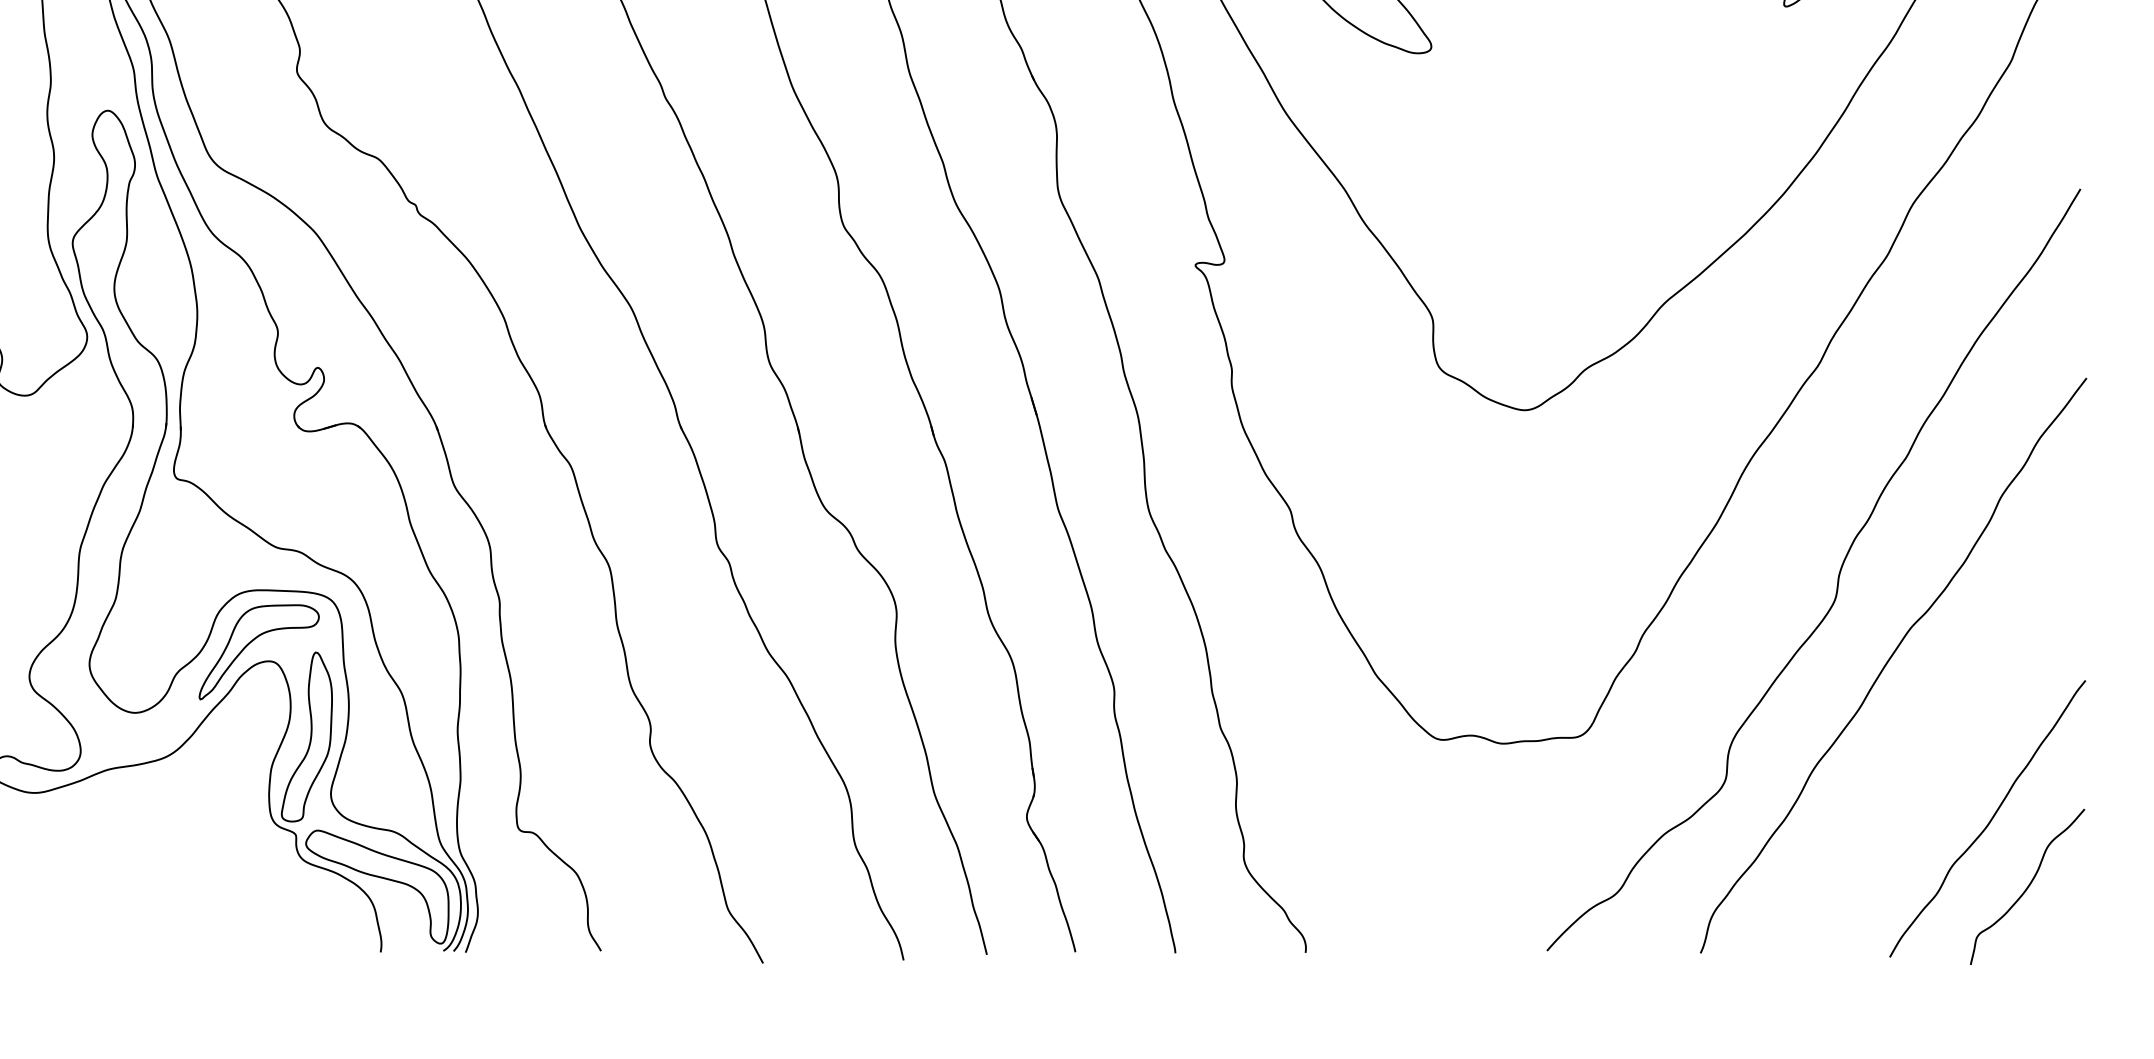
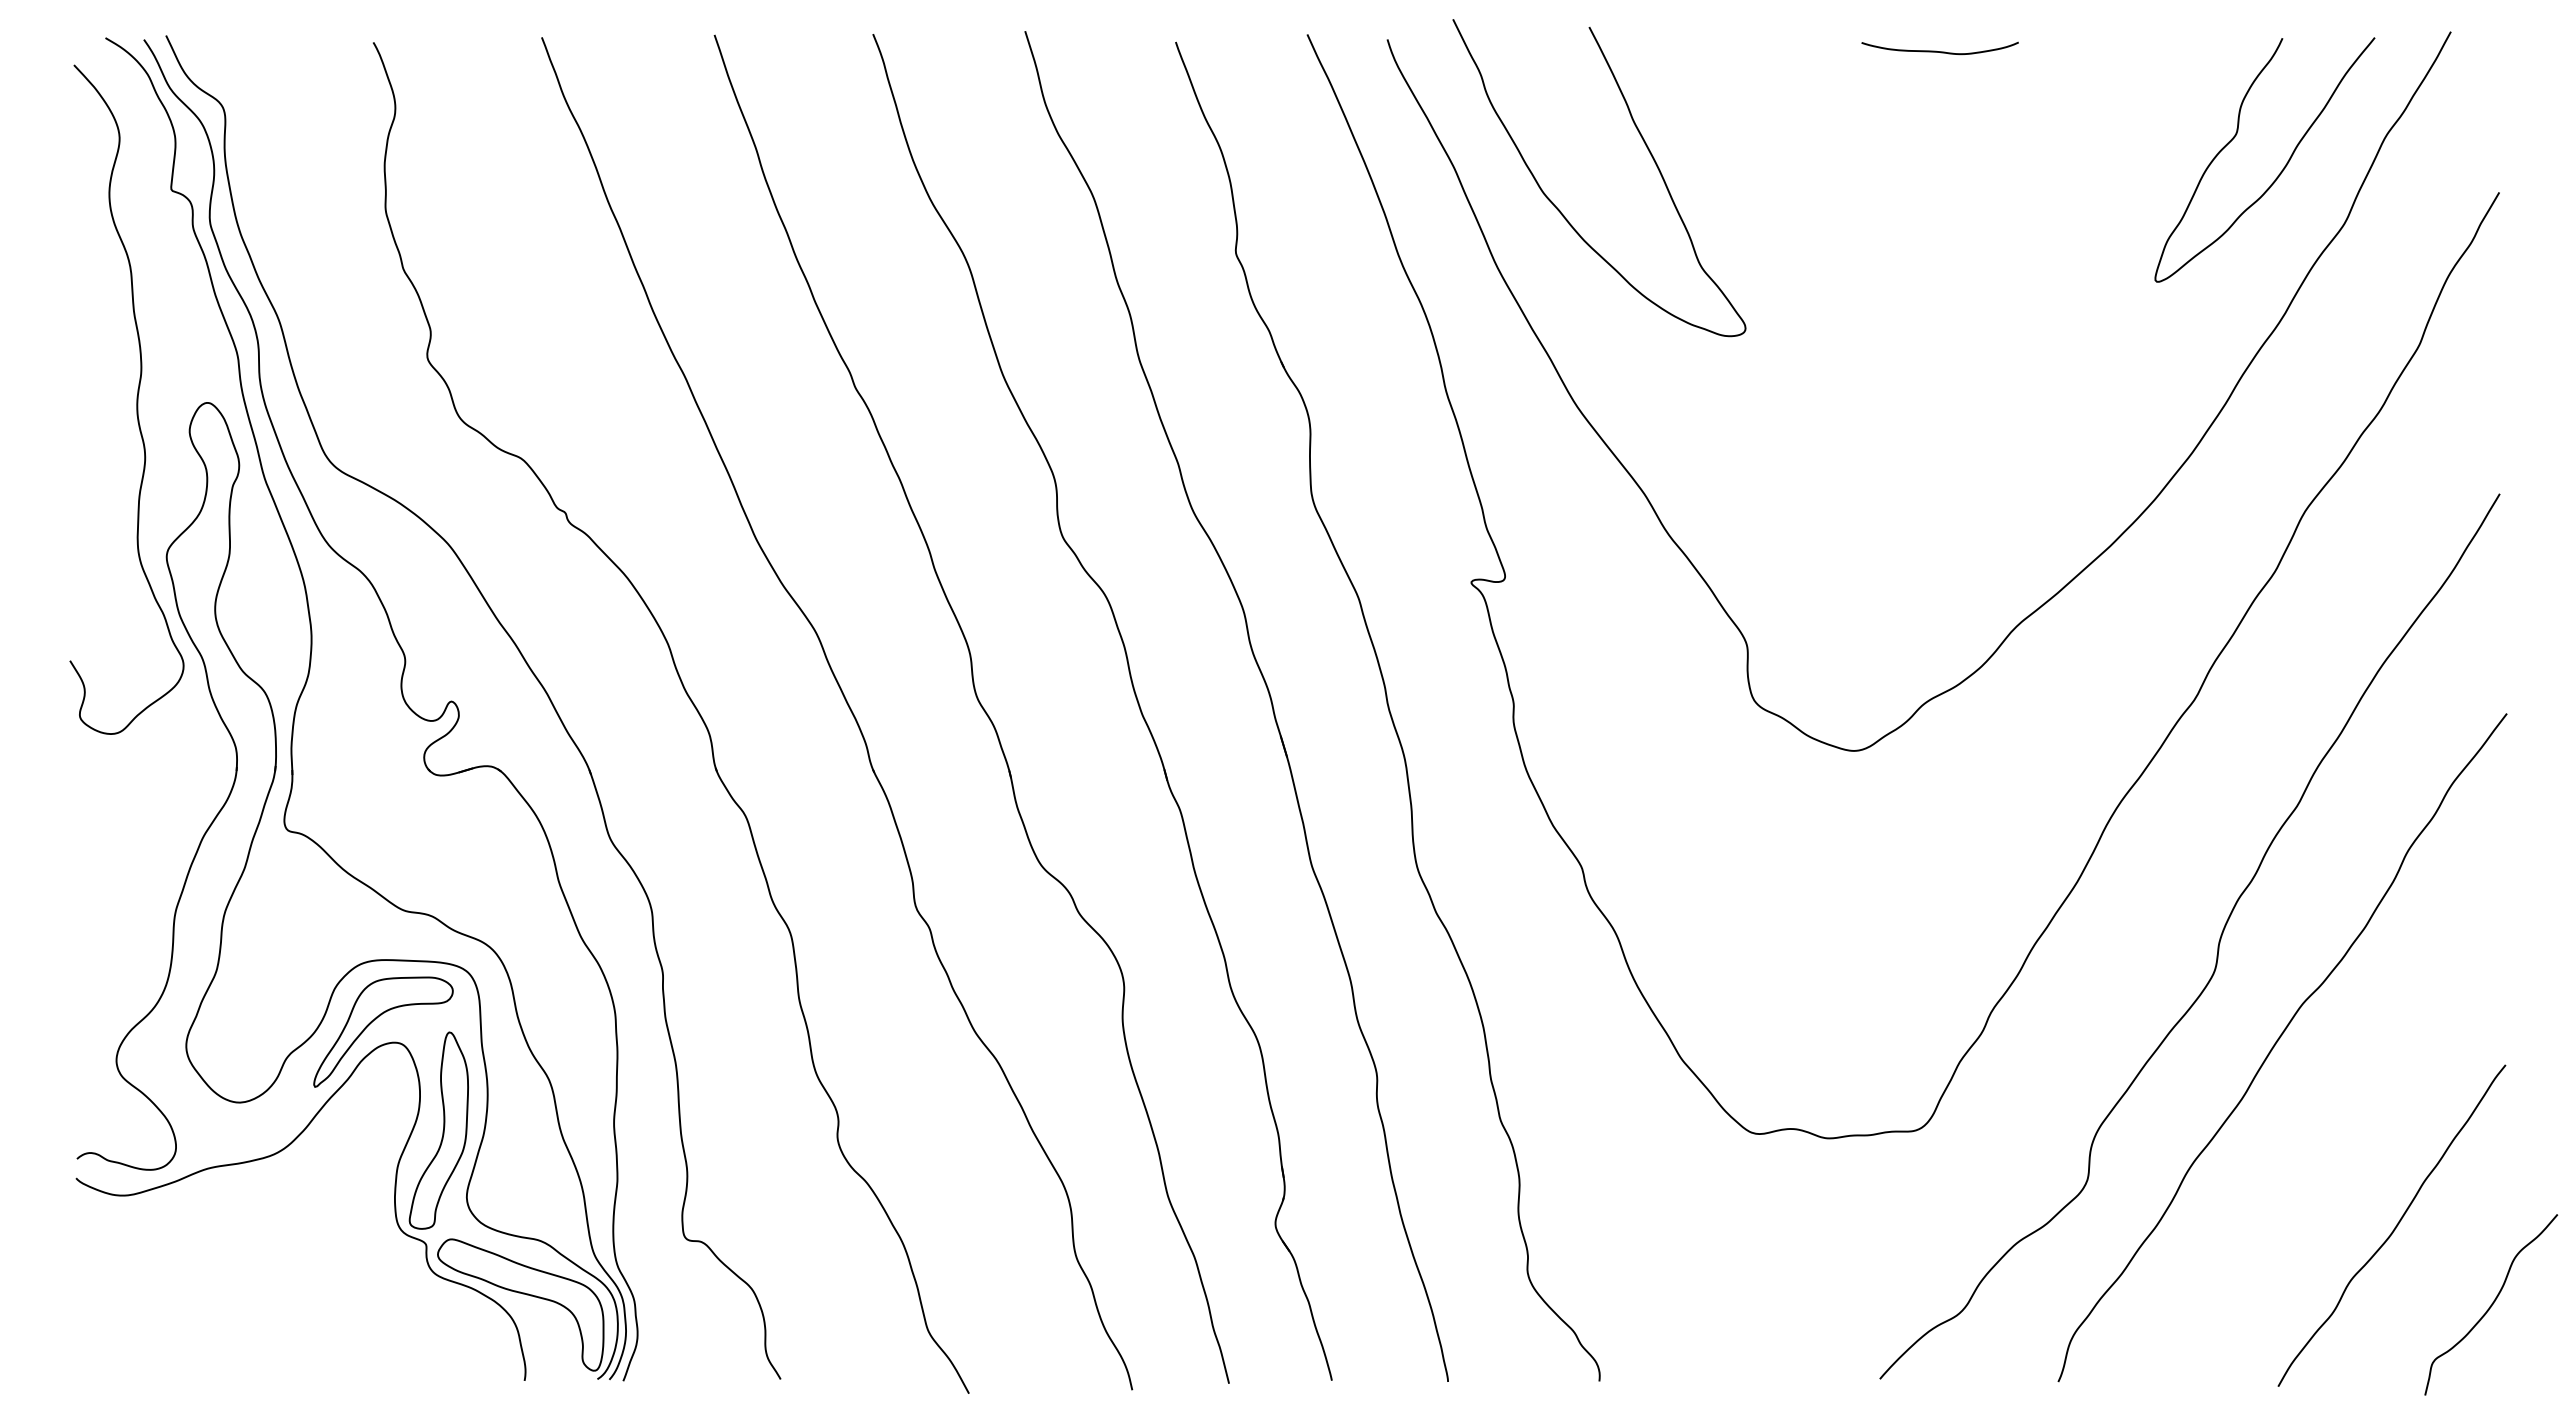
curve: (2027, 886) -> (2491, 1304), moved

